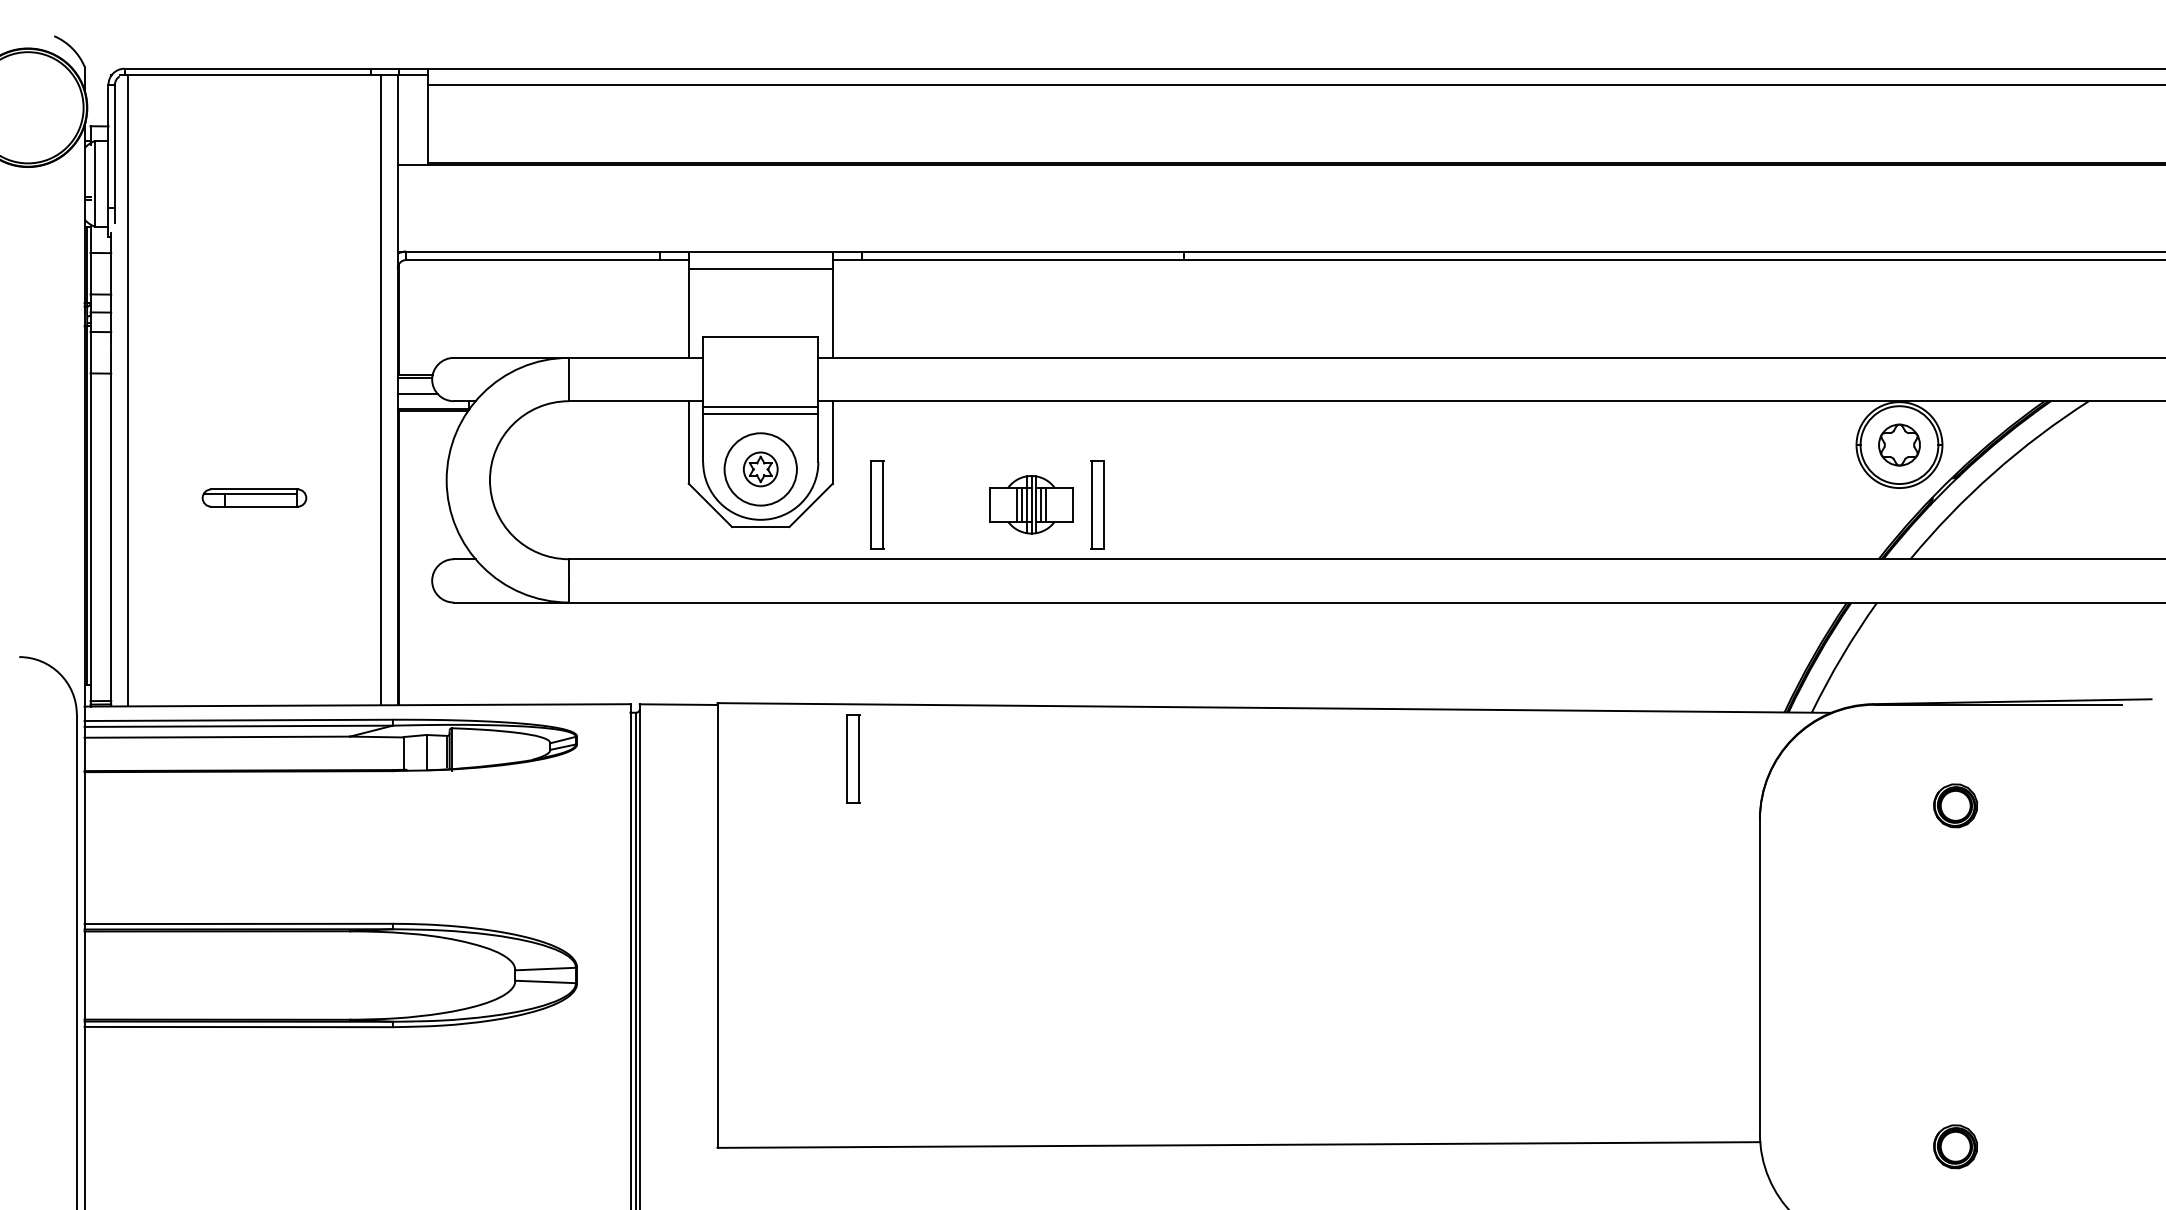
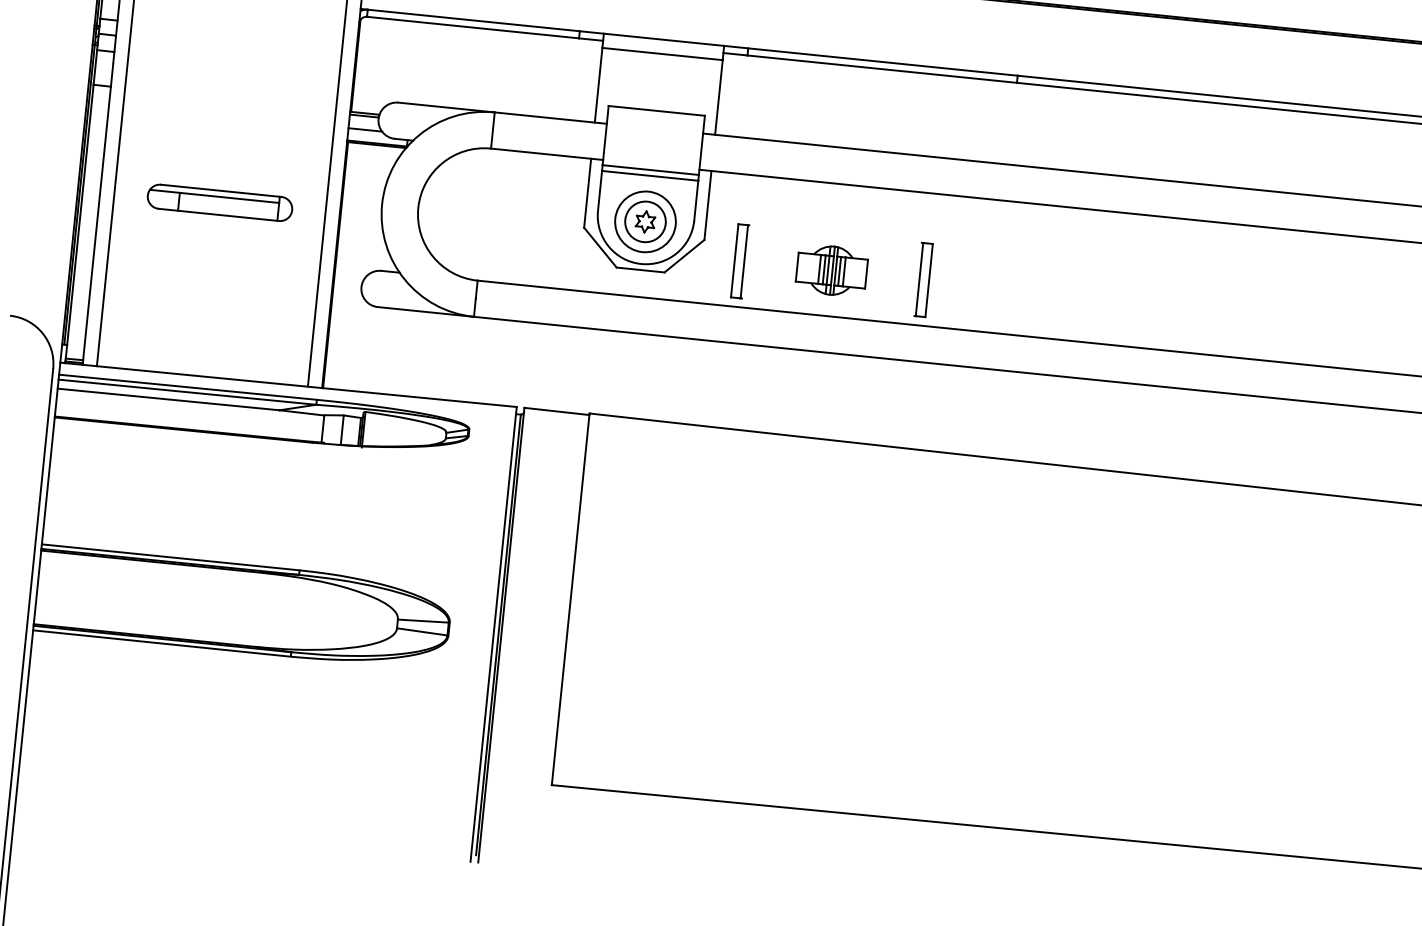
circle: (760, 469) -> (645, 221), size x1.43
part: (254, 497) -> (220, 202), size x1.67
part: (1031, 504) -> (832, 270), moved
part: (853, 758) -> (698, 471), removed

